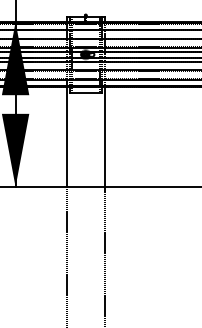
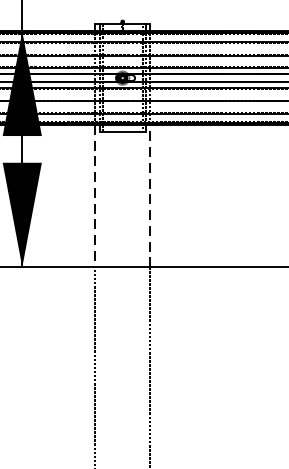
line: (66, 137) -> (95, 196), solid -> dashed
line: (105, 137) -> (150, 196), solid -> dashed

